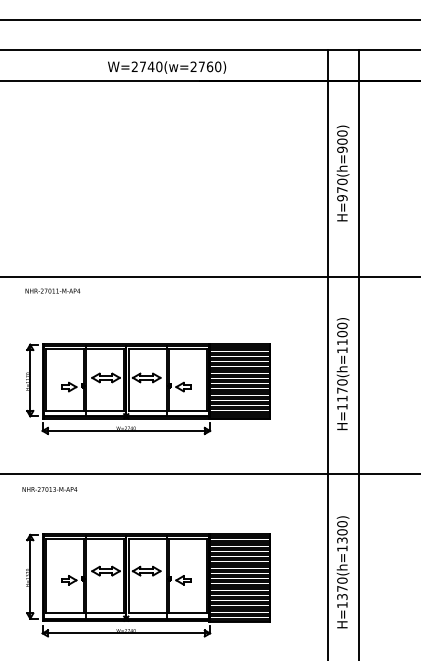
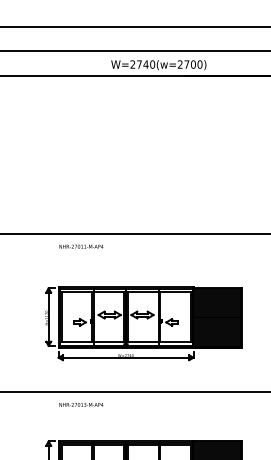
text: (210, 66) -> (193, 64), W=2740(w=2760) -> W=2740(w=2700)
text: (52, 290) -> (81, 246), moved
text: (49, 489) -> (81, 404), moved

